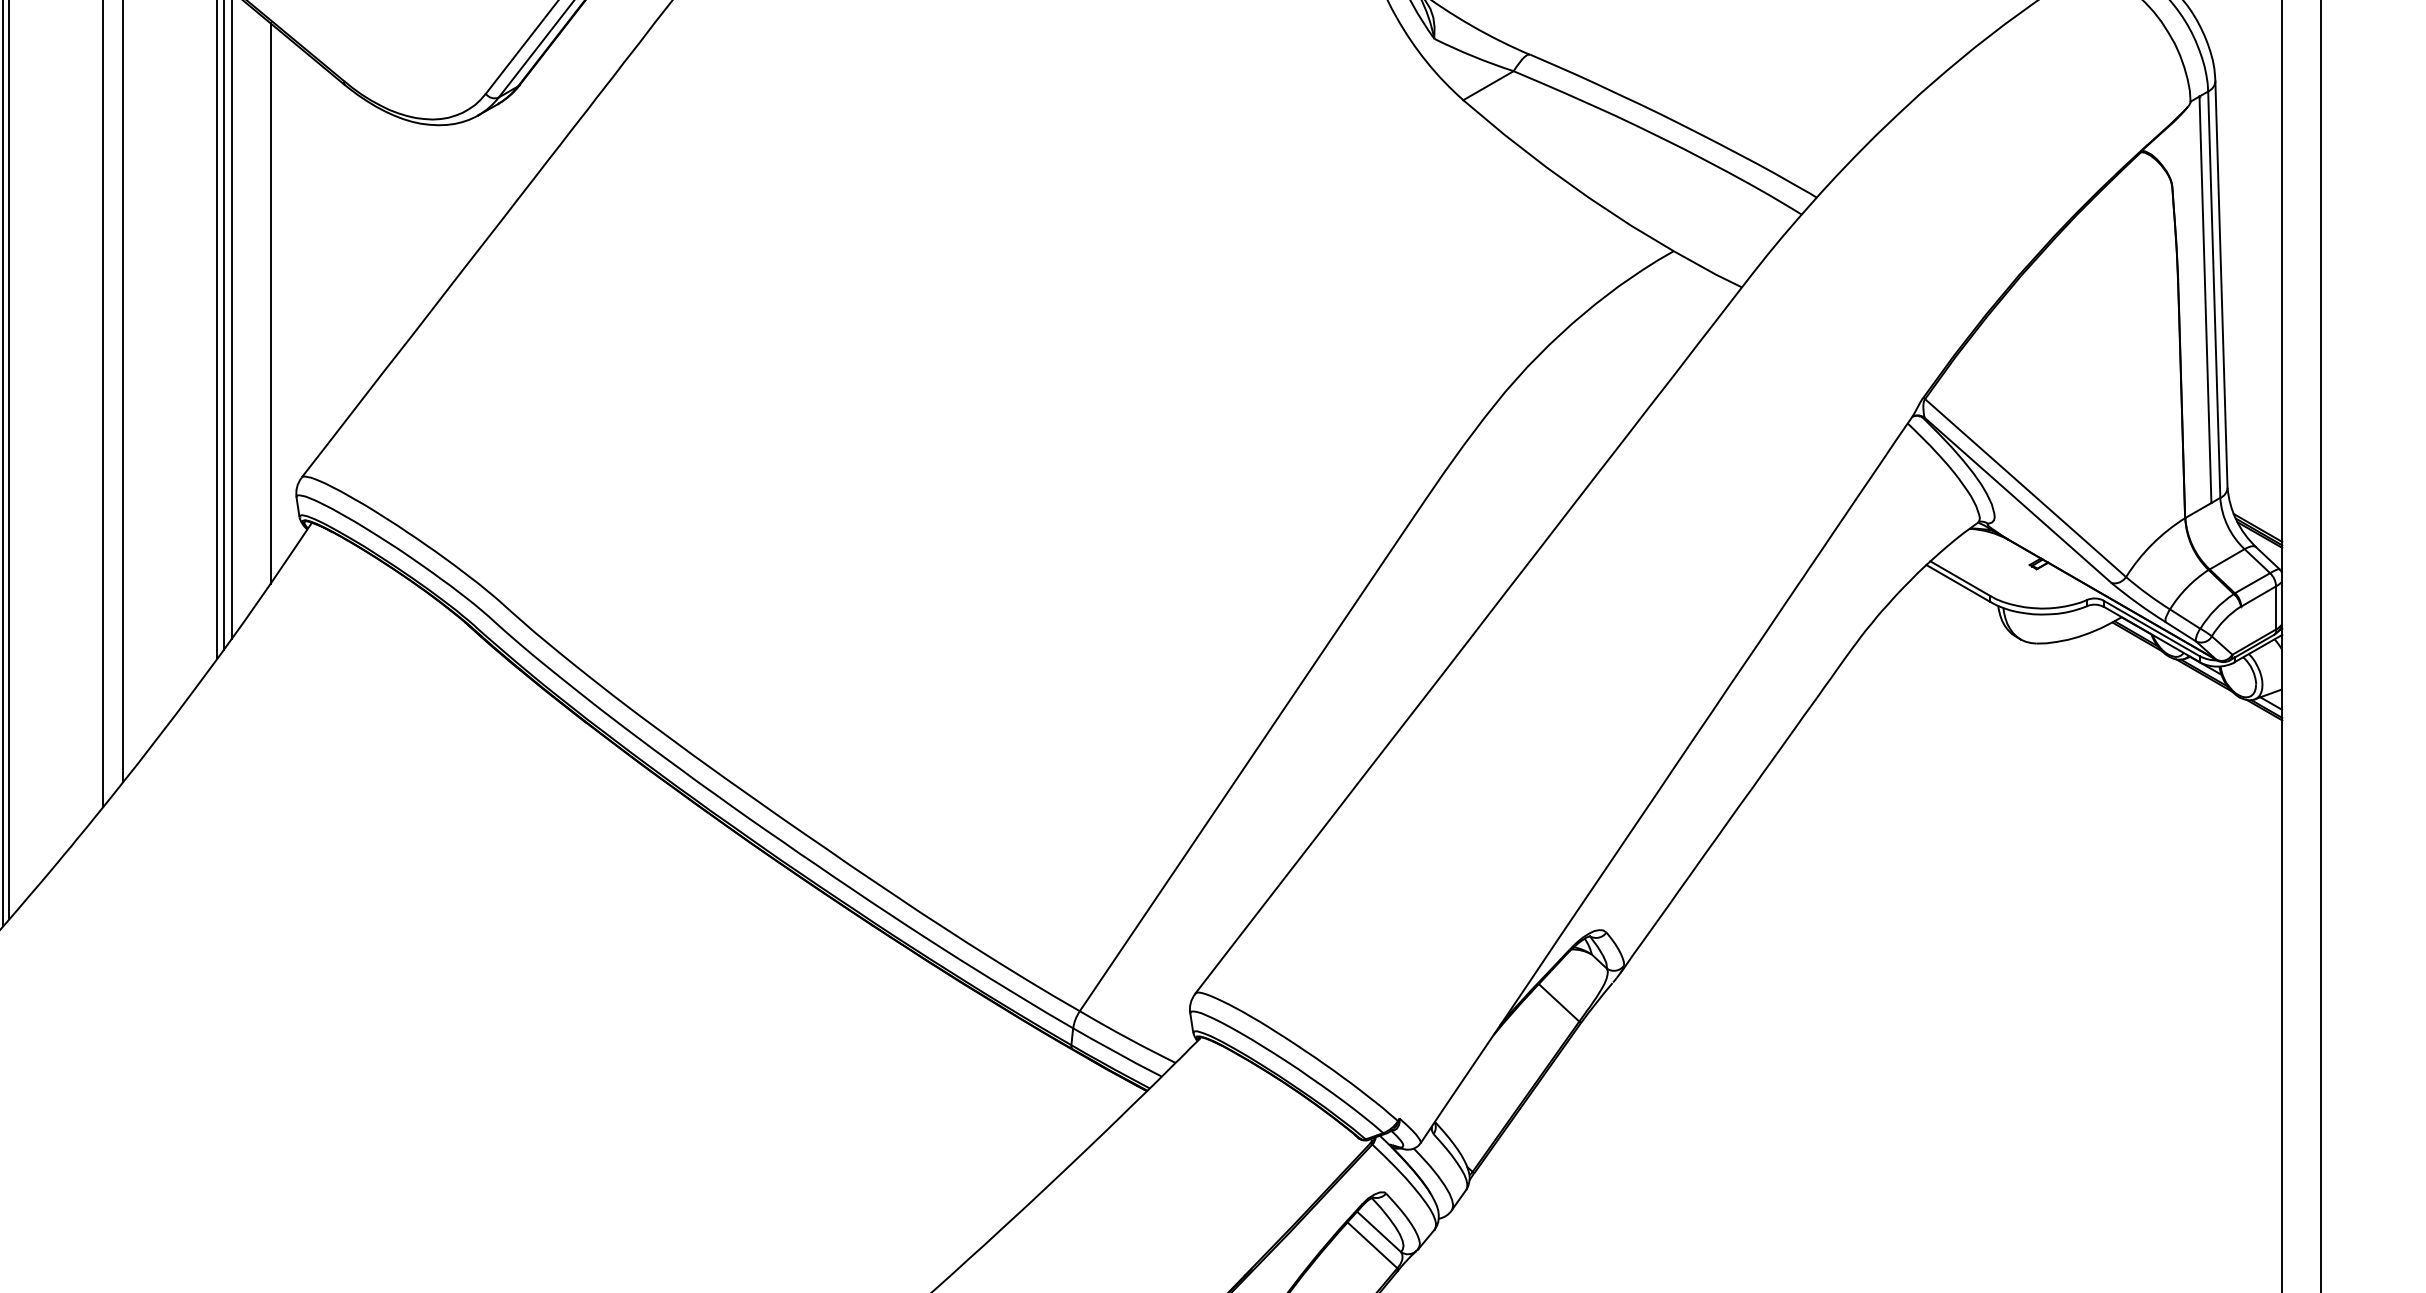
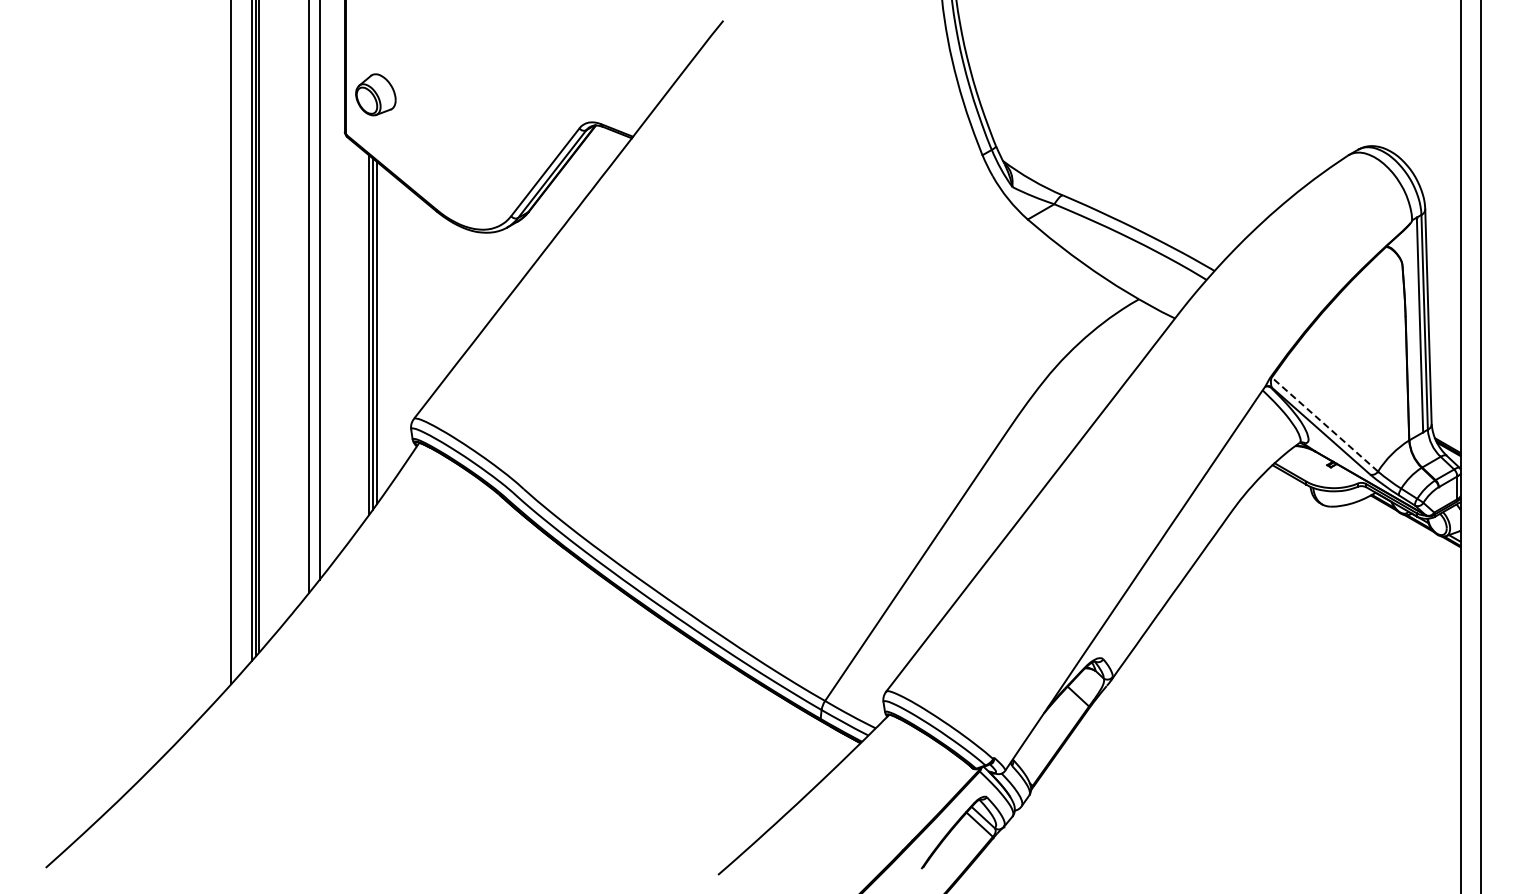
line: (270, 302) -> (397, 326), removed
line: (2028, 489) -> (1326, 425), solid -> dashed

